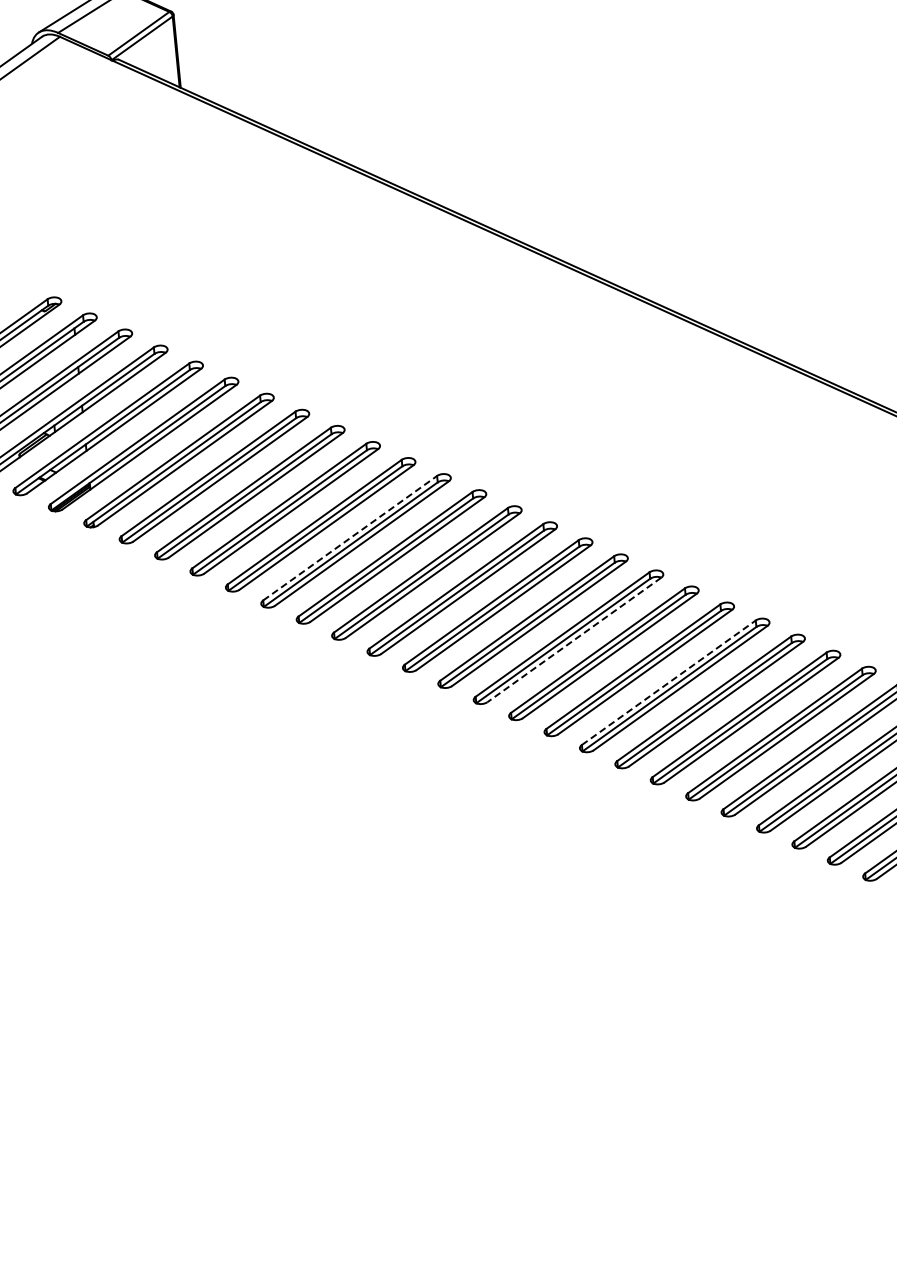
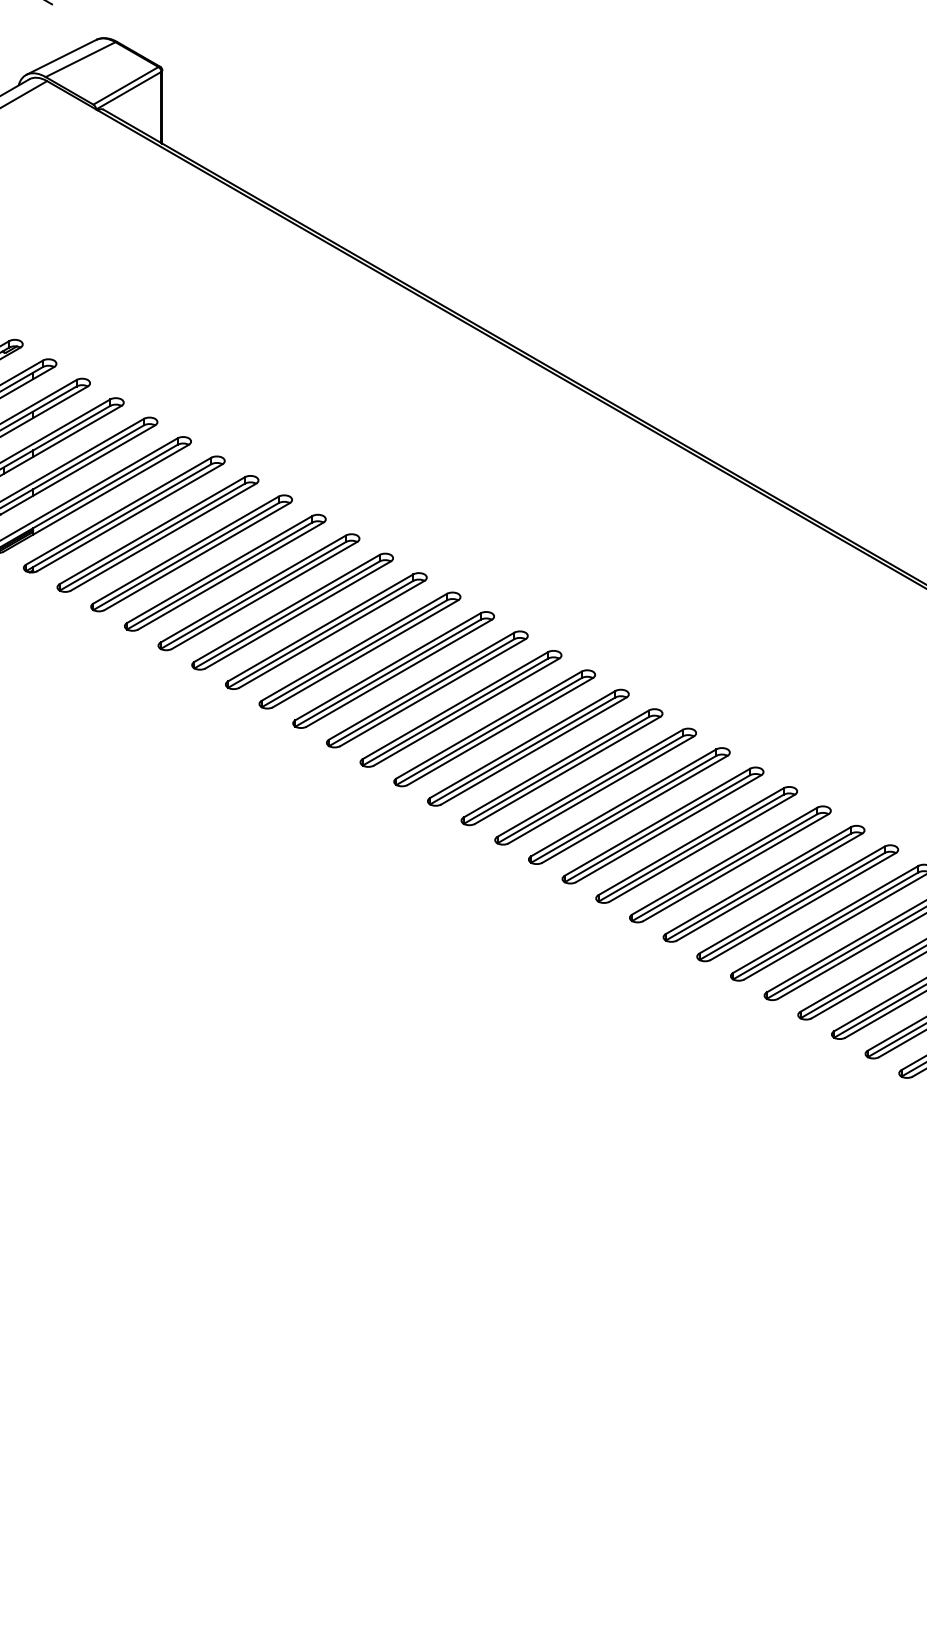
line: (350, 538) -> (287, 608), dashed -> solid
line: (574, 639) -> (500, 731), dashed -> solid
line: (669, 682) -> (590, 783), dashed -> solid

